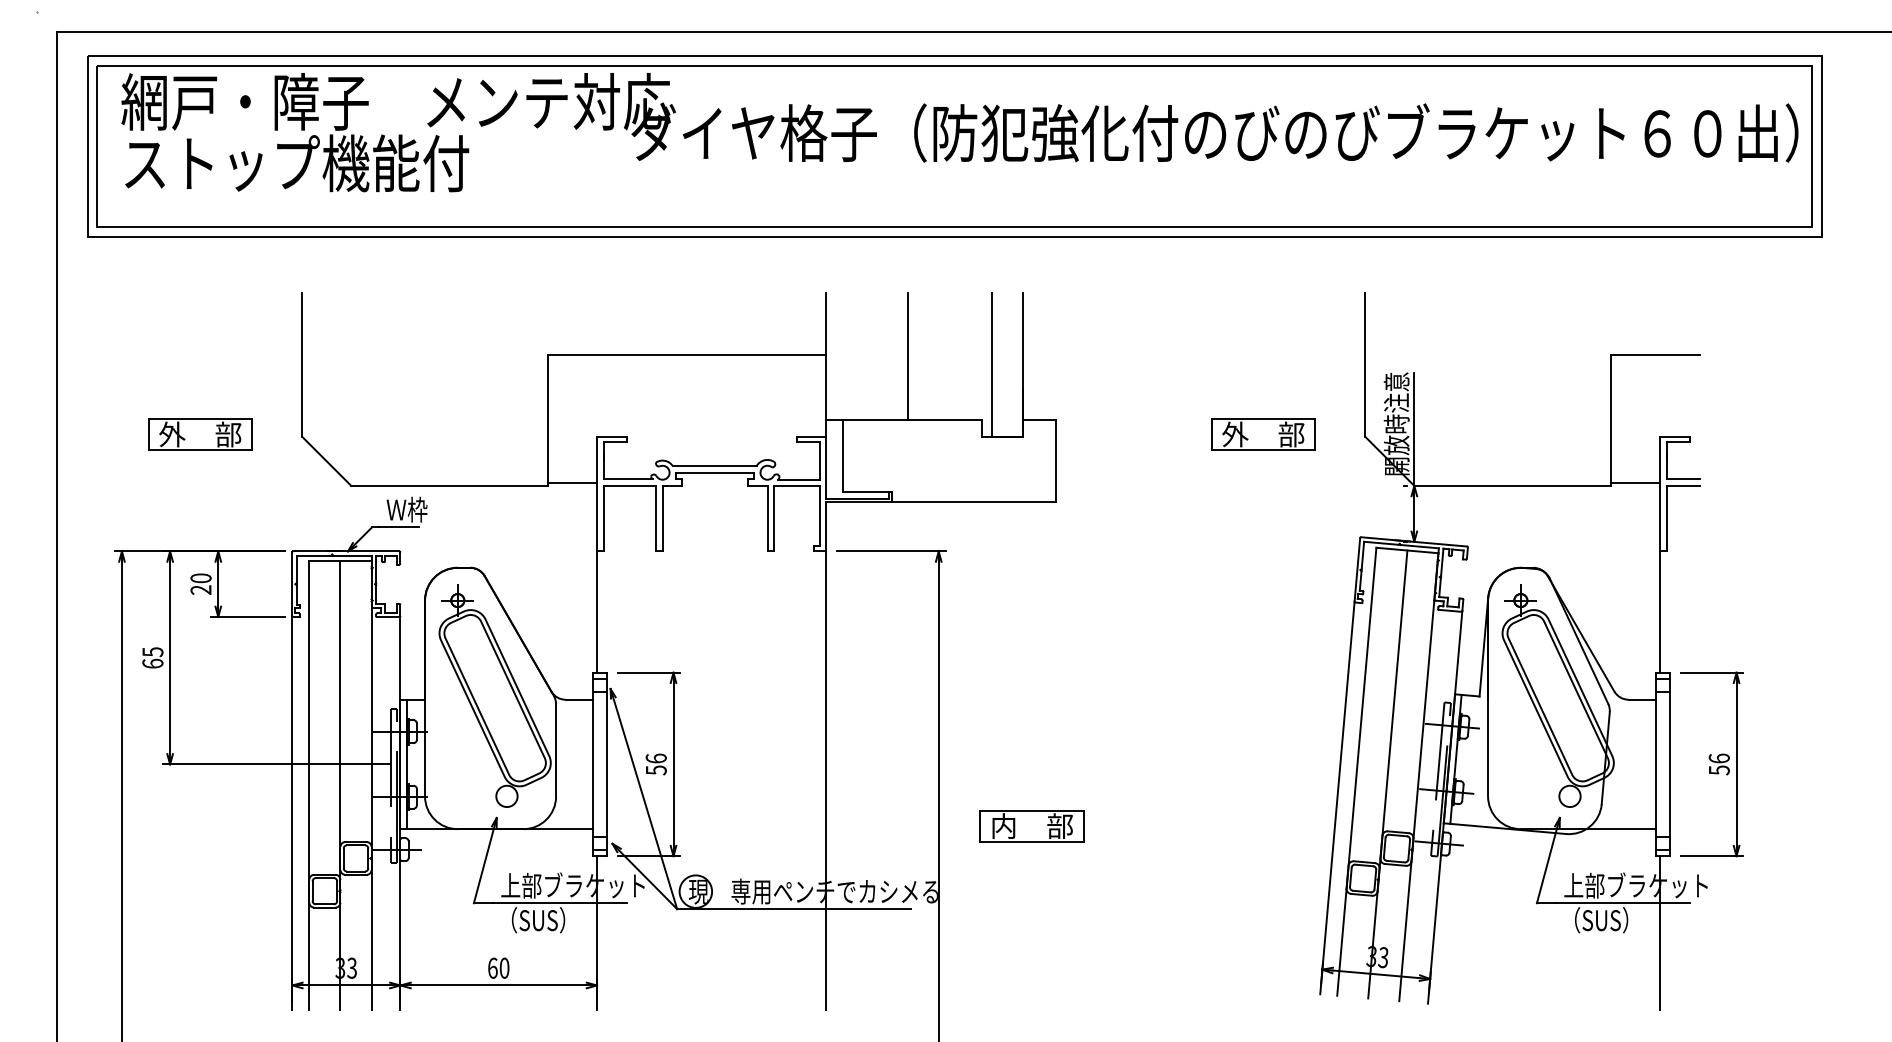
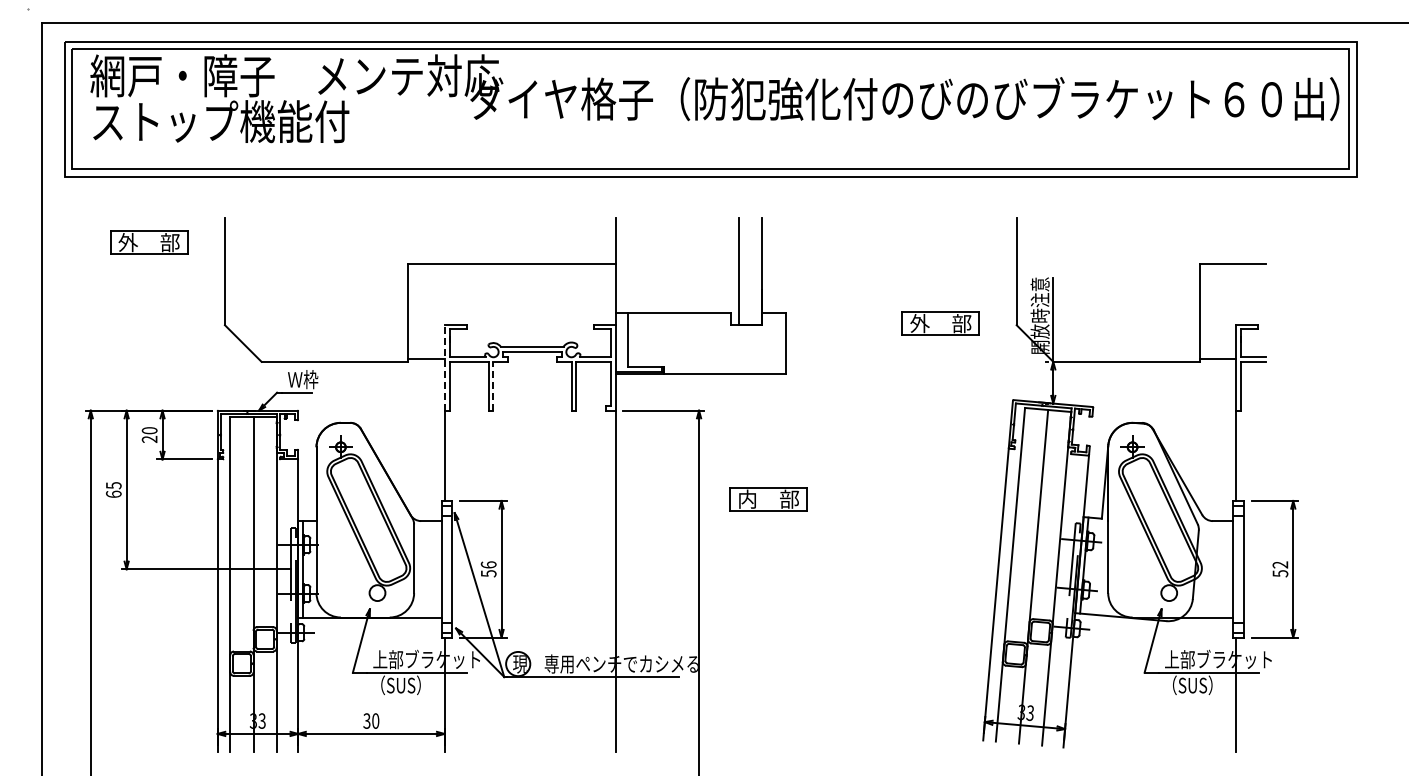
line: (908, 356) -> (676, 265), removed
part: (200, 434) -> (149, 242), moved
line: (596, 493) -> (444, 367), solid -> dashed
line: (662, 517) -> (493, 385), solid -> dashed
text: (1719, 757) -> (1280, 564), 56 -> 52
part: (1031, 826) -> (768, 499), moved
text: (492, 967) -> (366, 720), 60 -> 30

